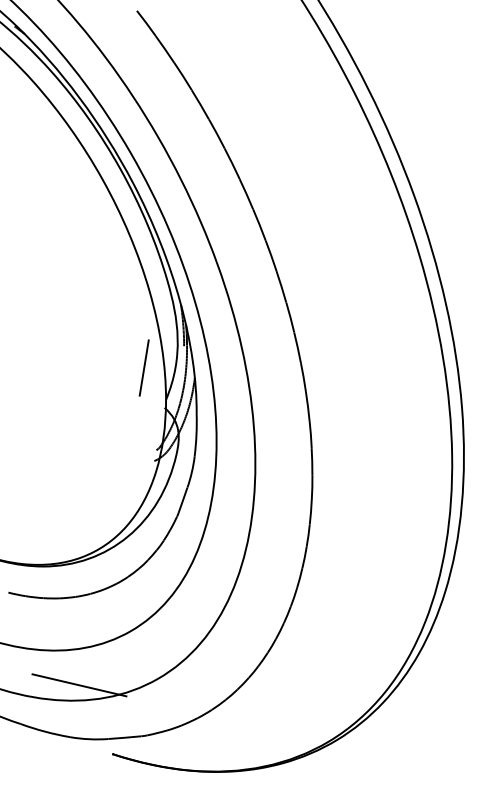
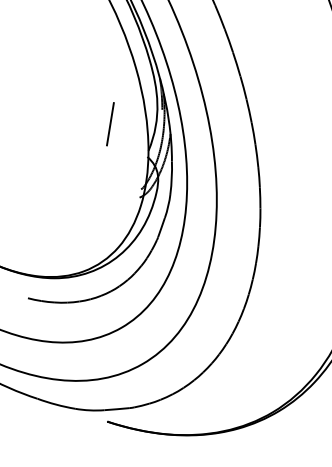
line: (143, 367) -> (109, 123), moved
line: (79, 685) -> (82, 369), removed

